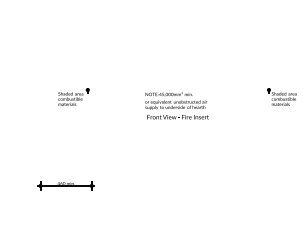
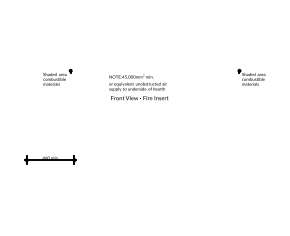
text: (176, 105) -> (138, 87), moved

